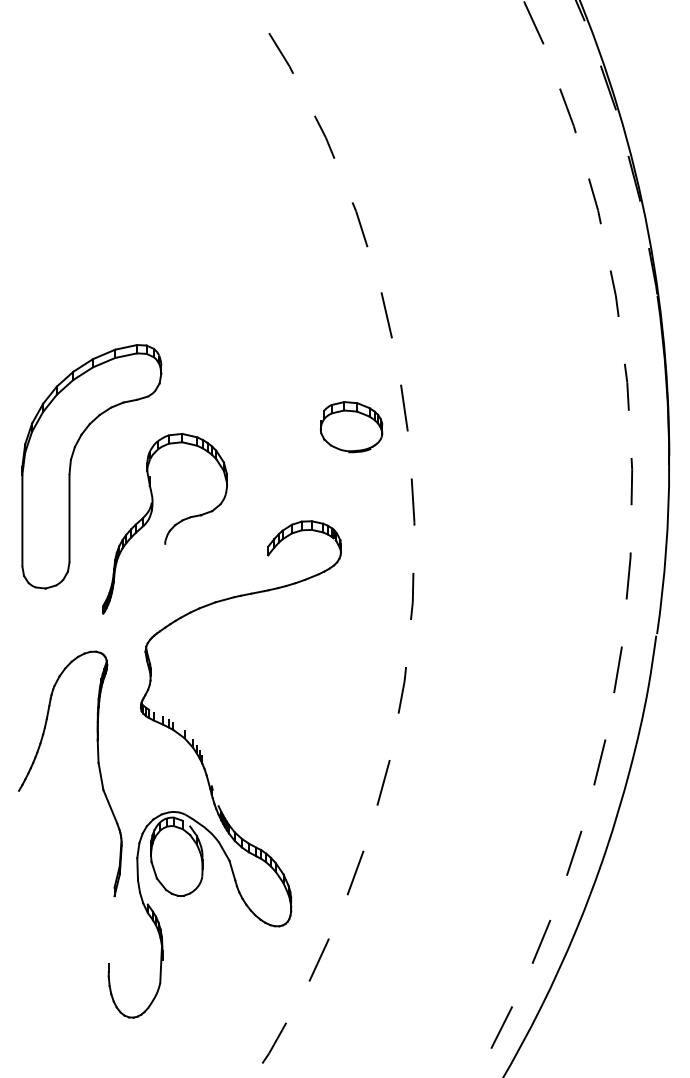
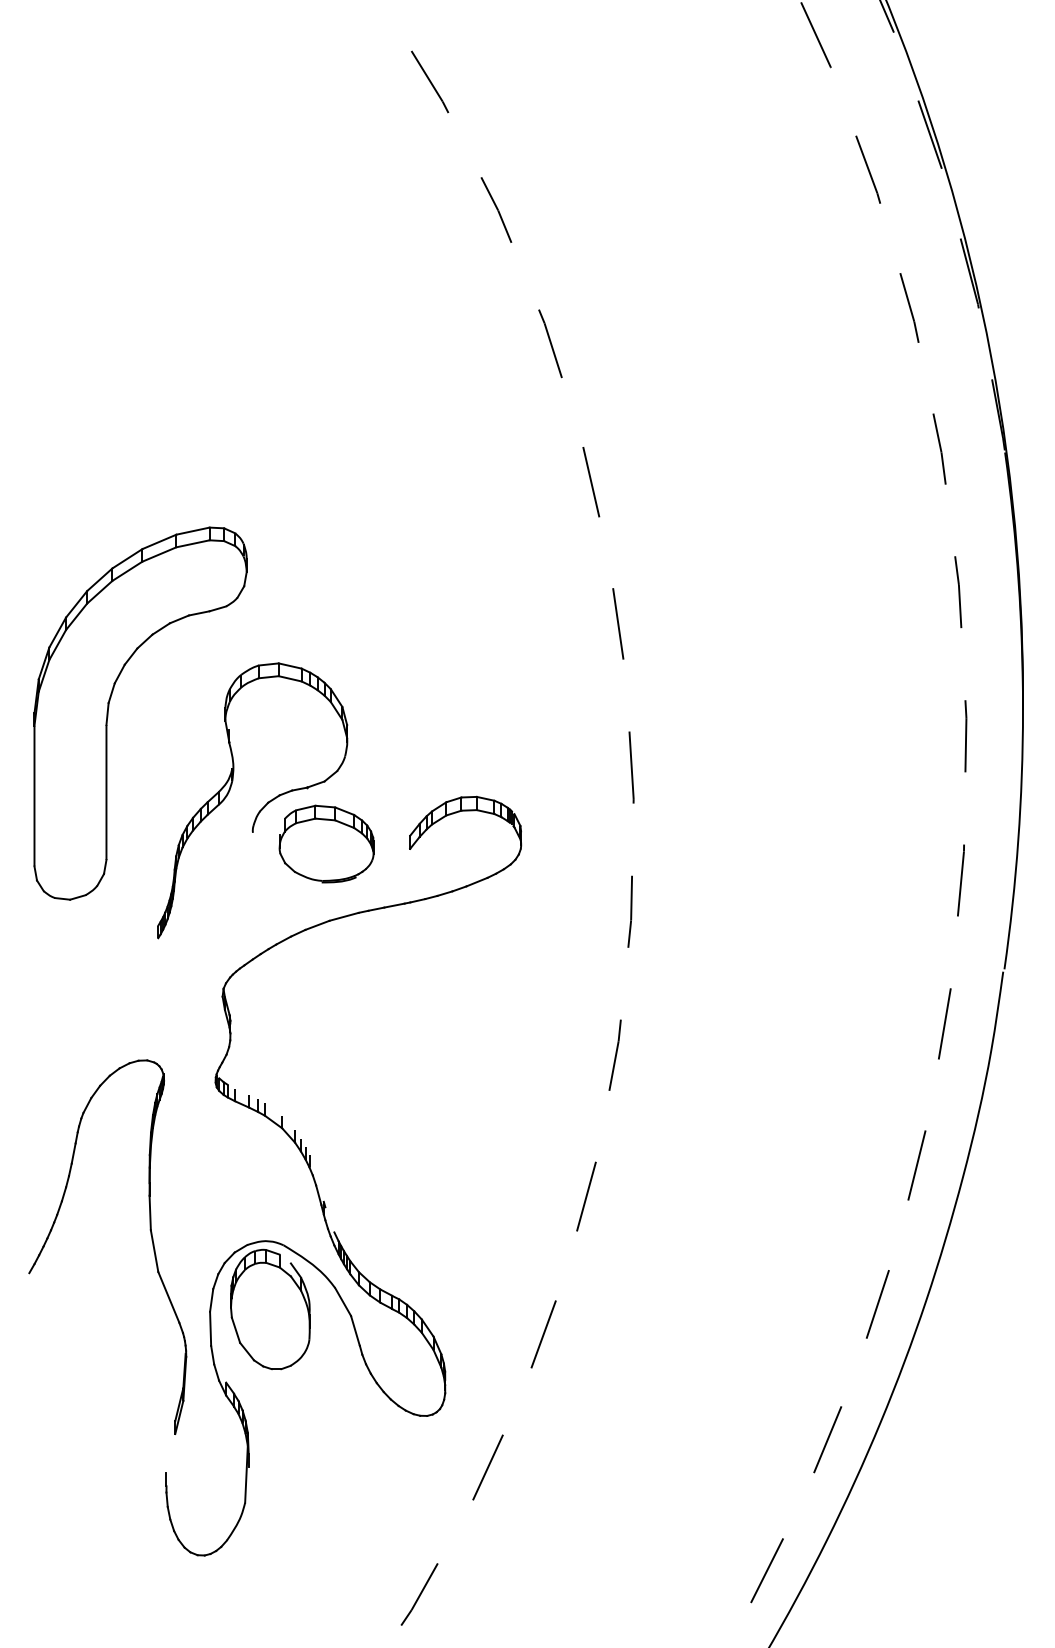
part: (351, 427) -> (326, 844), moved
part: (98, 769) -> (150, 1240), moved

